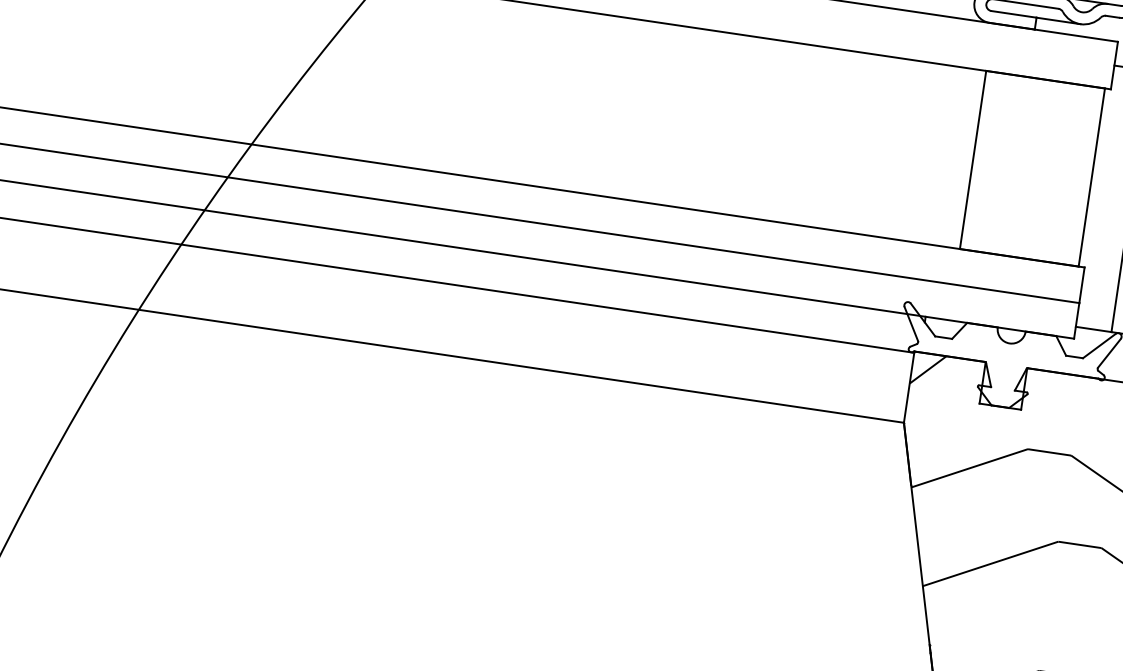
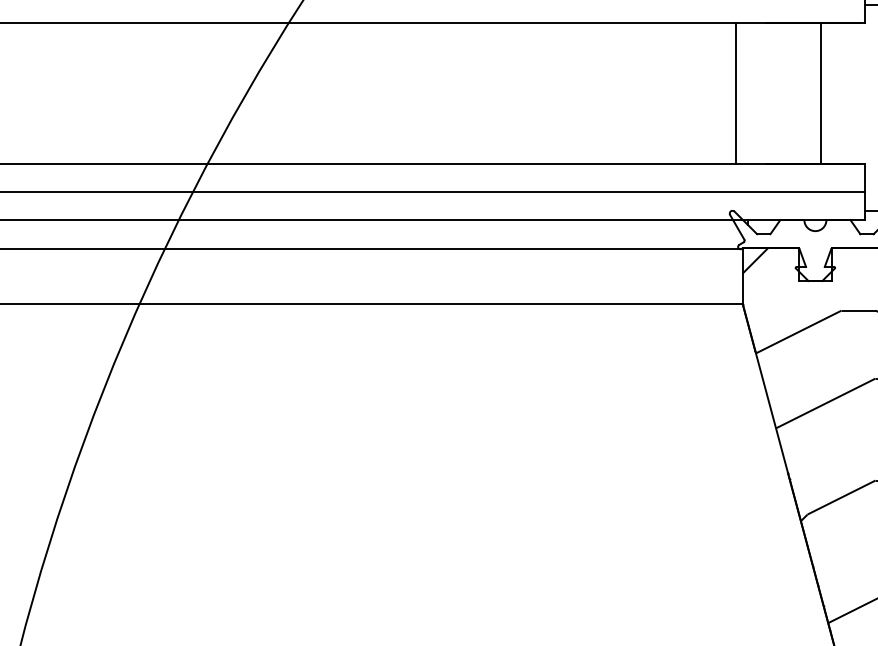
line: (973, 159) -> (736, 93), moved
line: (1091, 177) -> (820, 93), moved

